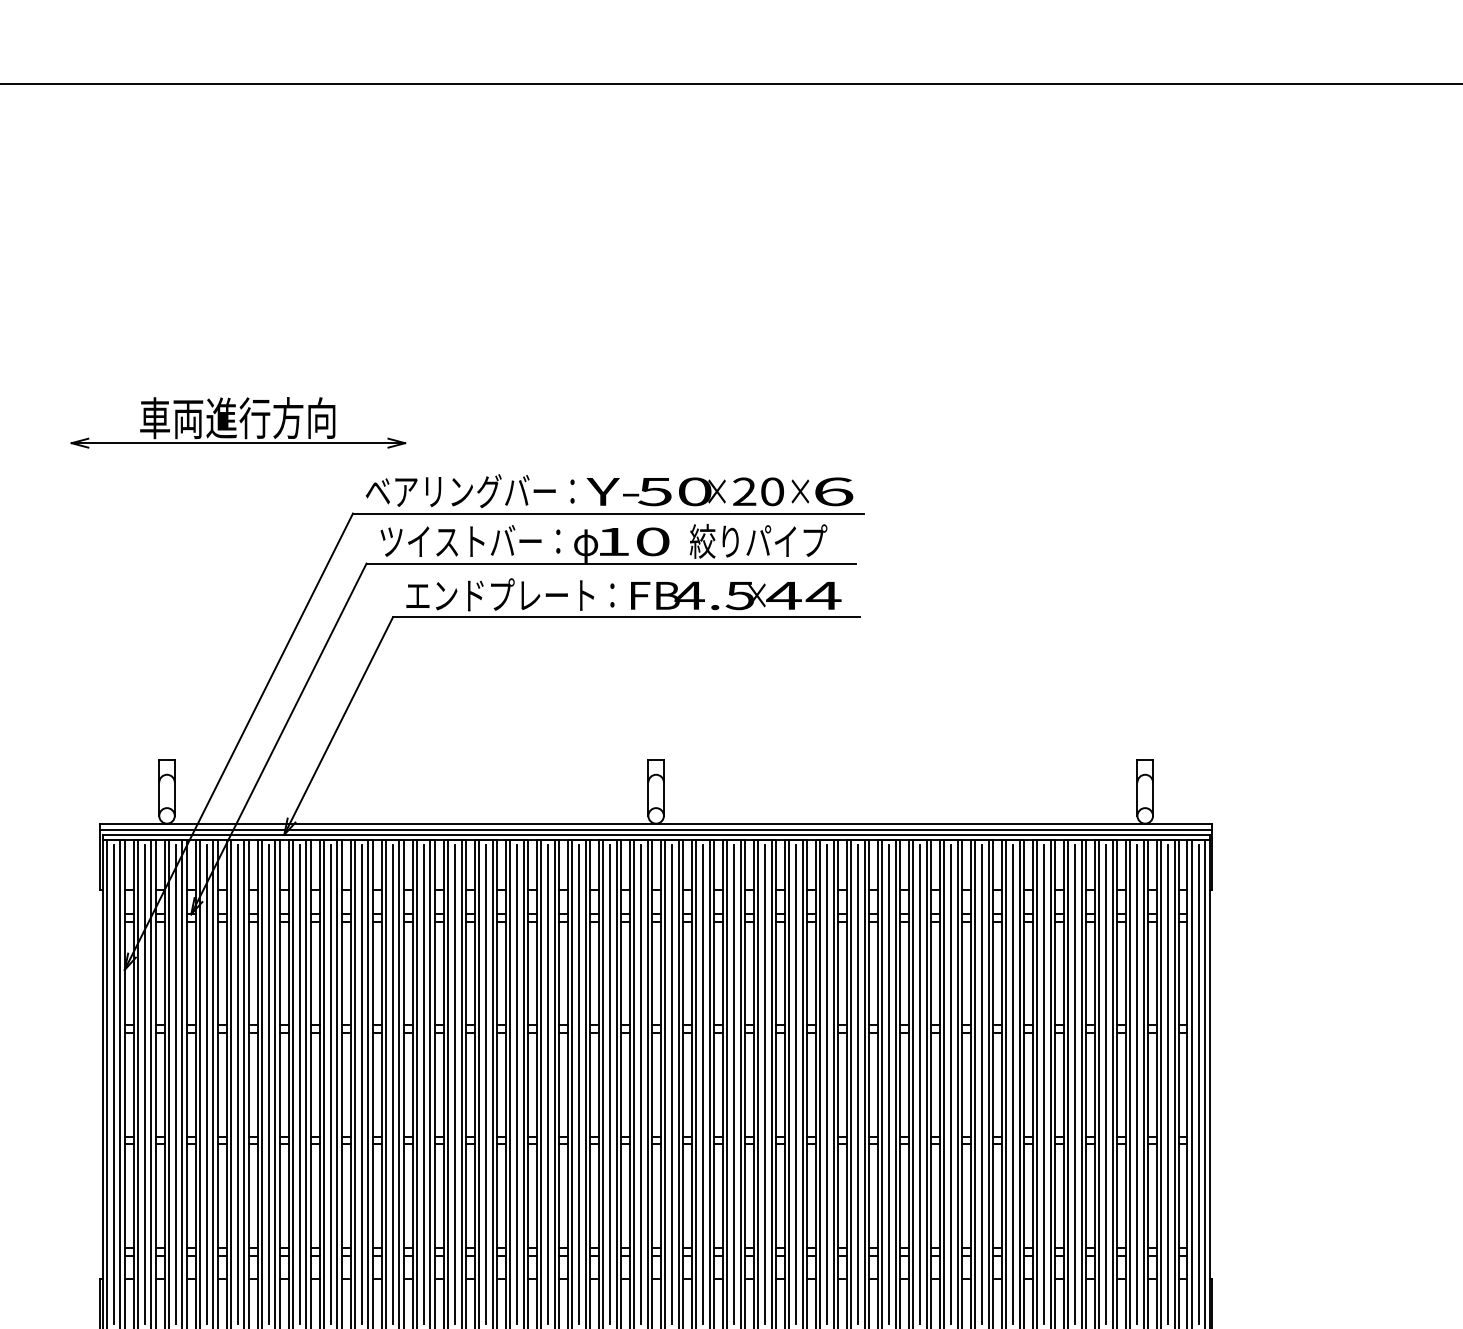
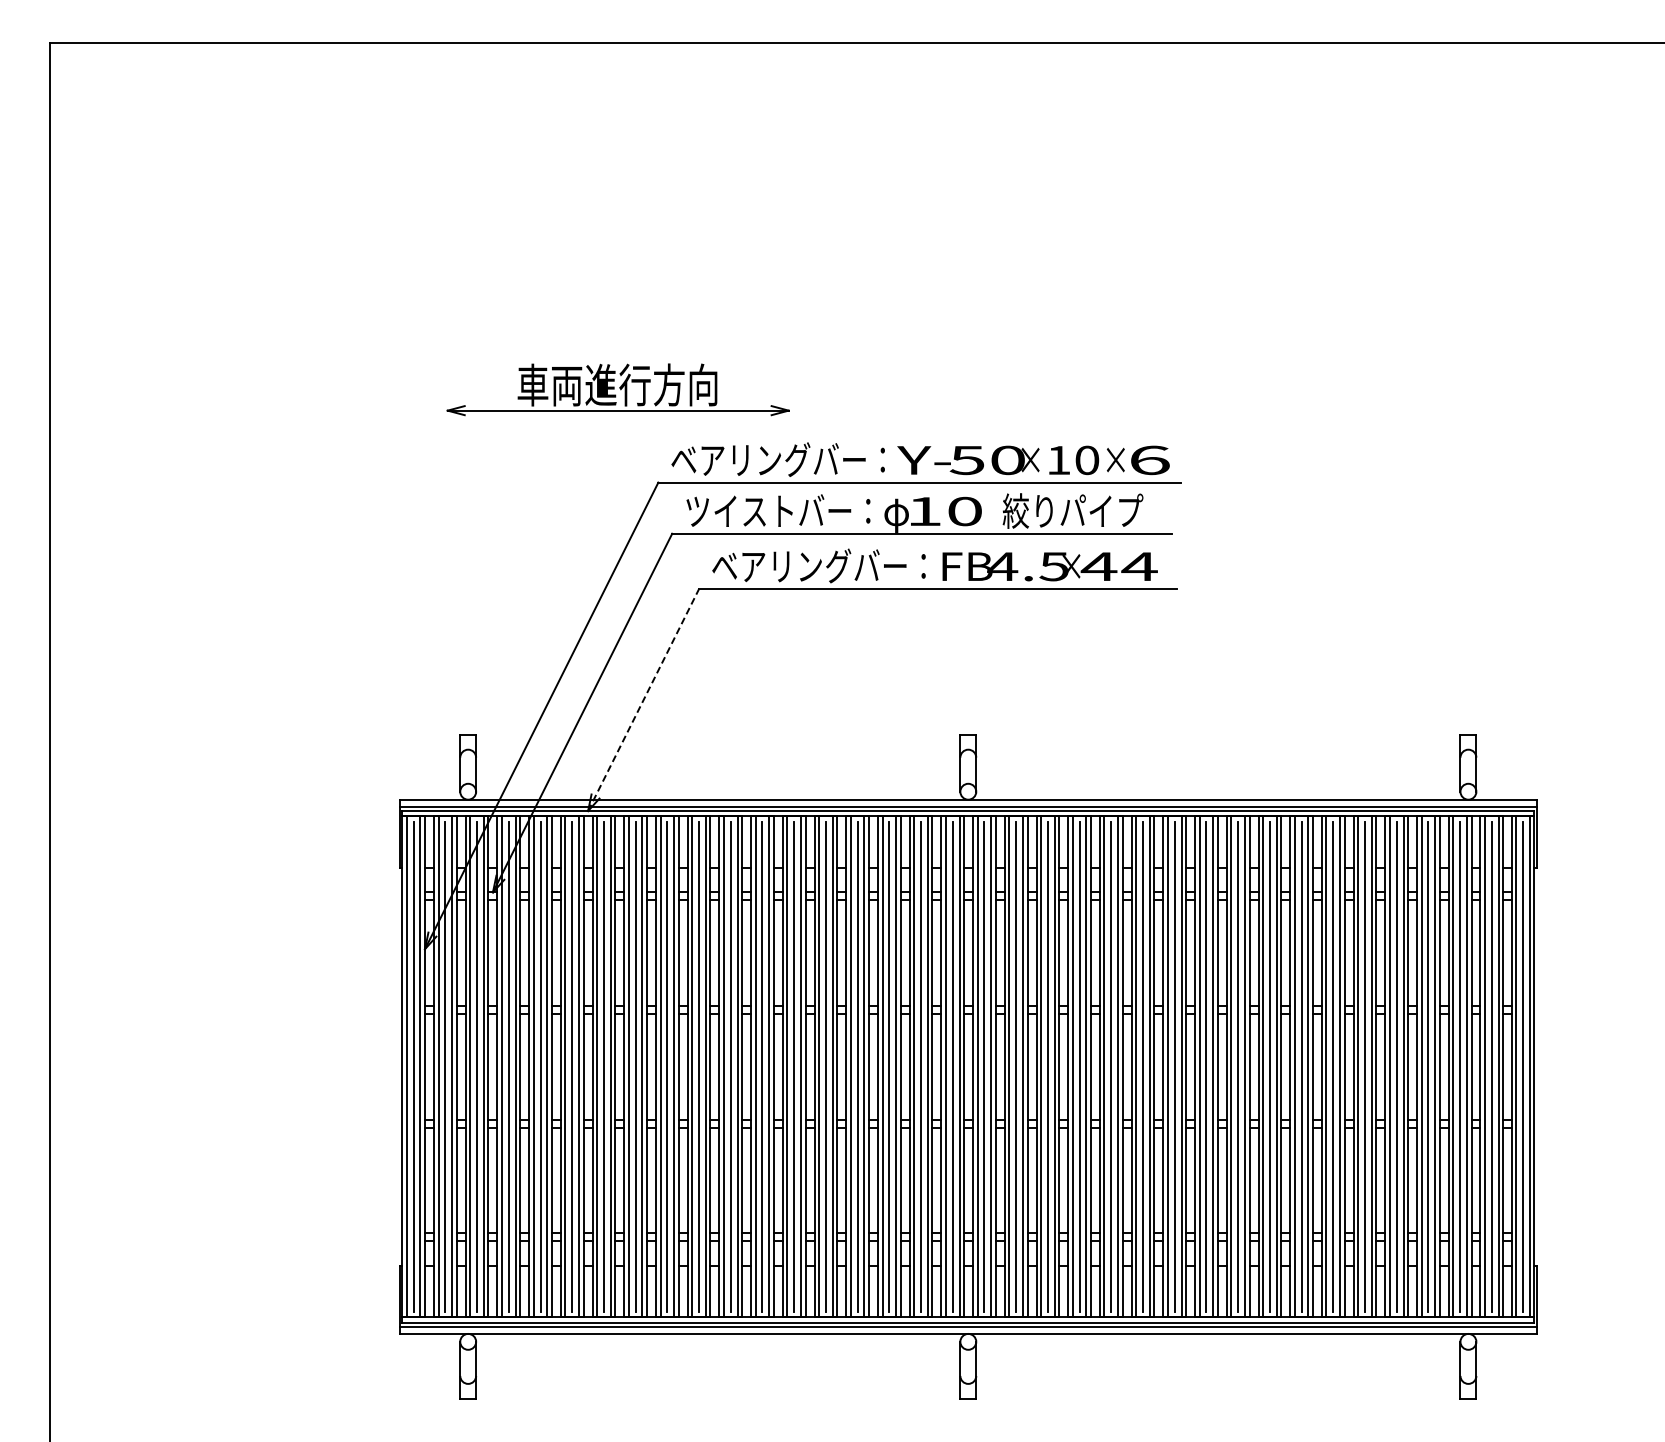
part: (237, 422) -> (617, 389), moved
text: (744, 490) -> (1058, 459), 20 -> 10
text: (500, 594) -> (809, 565), エンドプレート： -> ベアリングバー：
line: (338, 725) -> (643, 699), solid -> dashed

